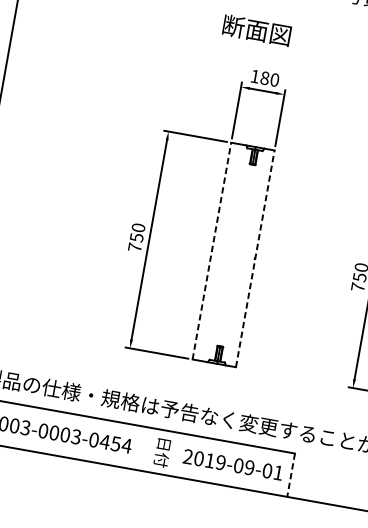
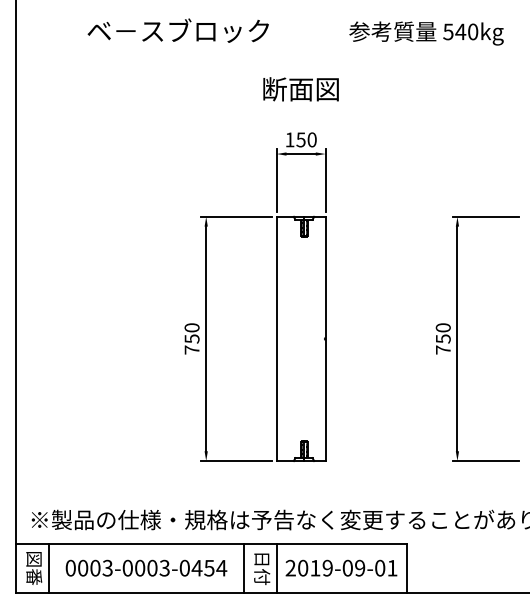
text: (256, 30) -> (300, 89), moved
text: (264, 77) -> (300, 139), 180 -> 150
line: (211, 250) -> (276, 338), dashed -> solid
line: (255, 258) -> (325, 338), dashed -> solid
line: (147, 448) -> (244, 567), added
line: (175, 453) -> (276, 567), added
line: (290, 475) -> (406, 568), dashed -> solid

